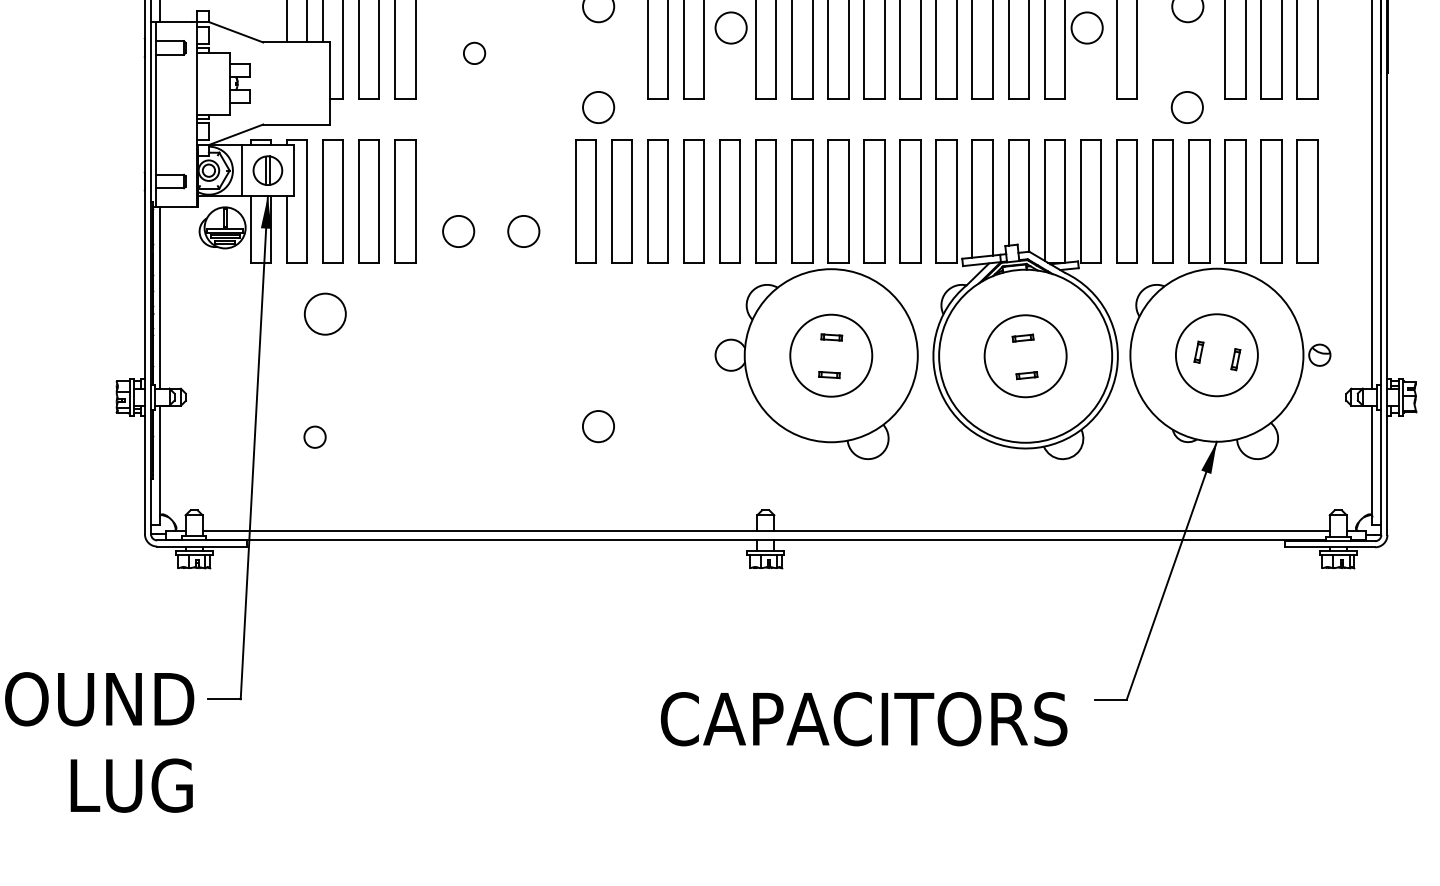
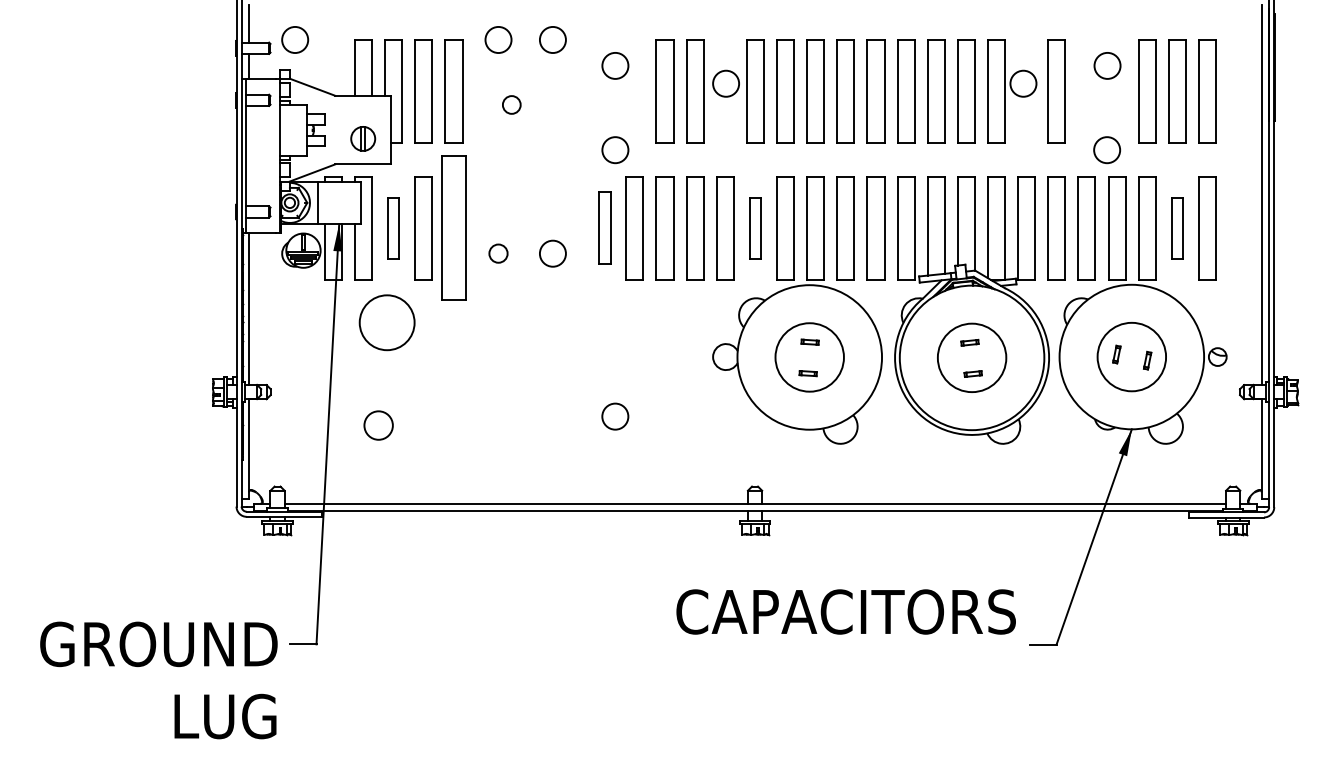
part: (268, 170) -> (363, 138), moved
part: (332, 201) -> (393, 228), size x0.6
part: (404, 201) -> (453, 228), size x1.4
part: (585, 201) -> (604, 228), size x0.7
part: (766, 201) -> (755, 228), size x0.6
part: (1271, 201) -> (1177, 228), size x0.6
circle: (458, 231) -> (498, 253), size x0.7
circle: (325, 313) -> (387, 322), size x1.6
circle: (314, 437) -> (378, 425), size x1.6
text: (863, 718) -> (845, 611), moved

